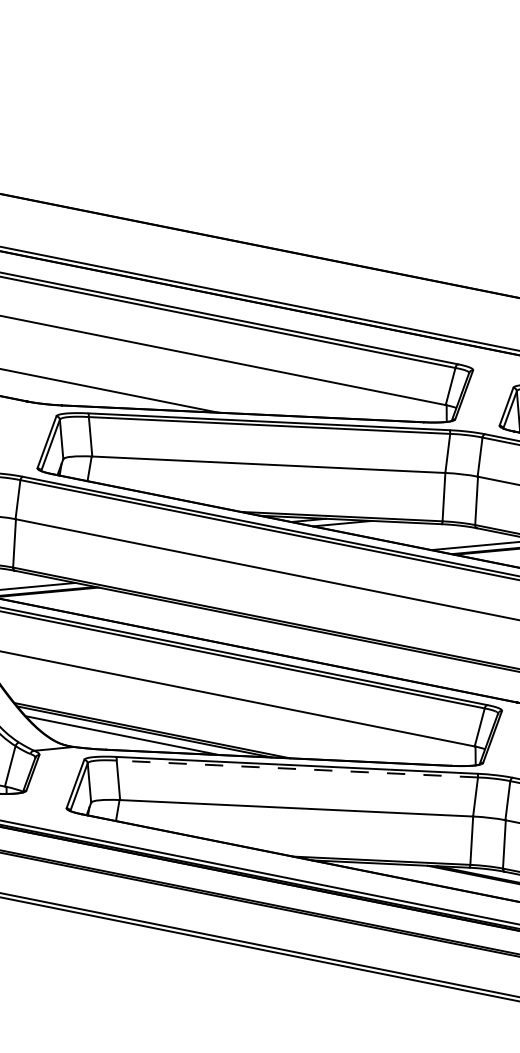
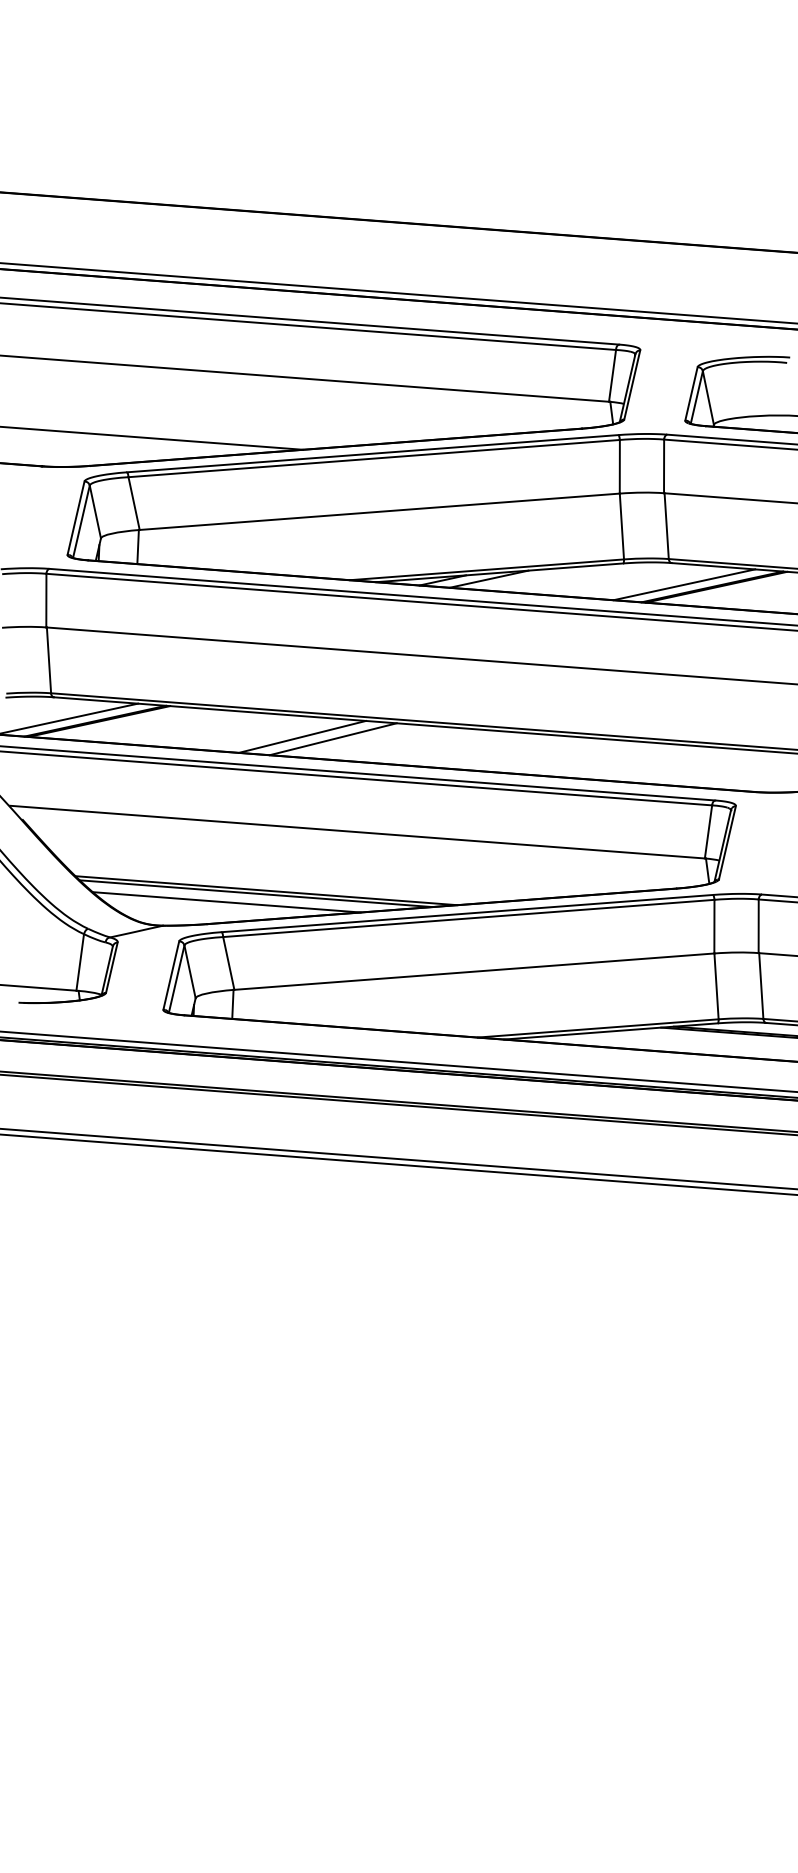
line: (192, 621) -> (302, 736), added
line: (214, 626) -> (332, 739), added
line: (297, 769) -> (468, 918), dashed -> solid

